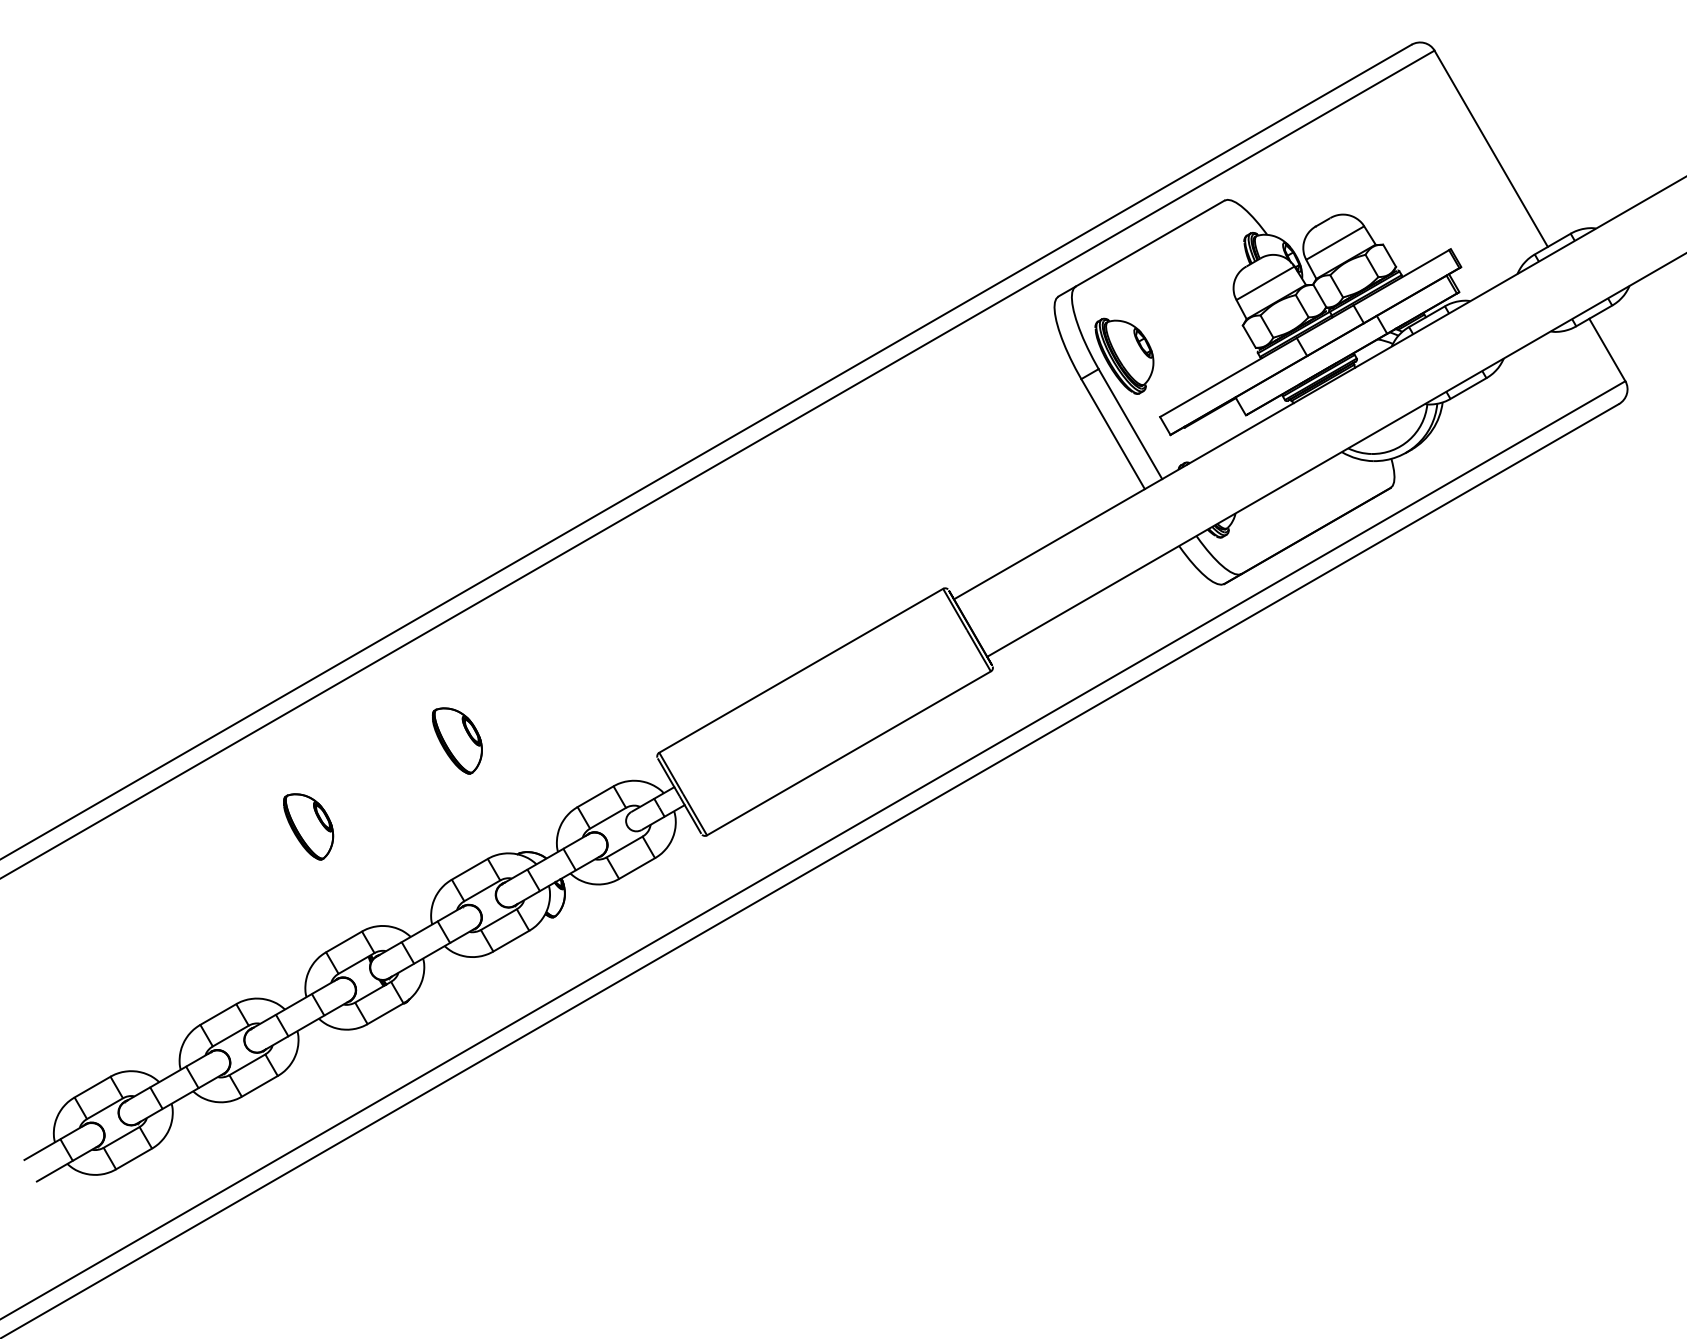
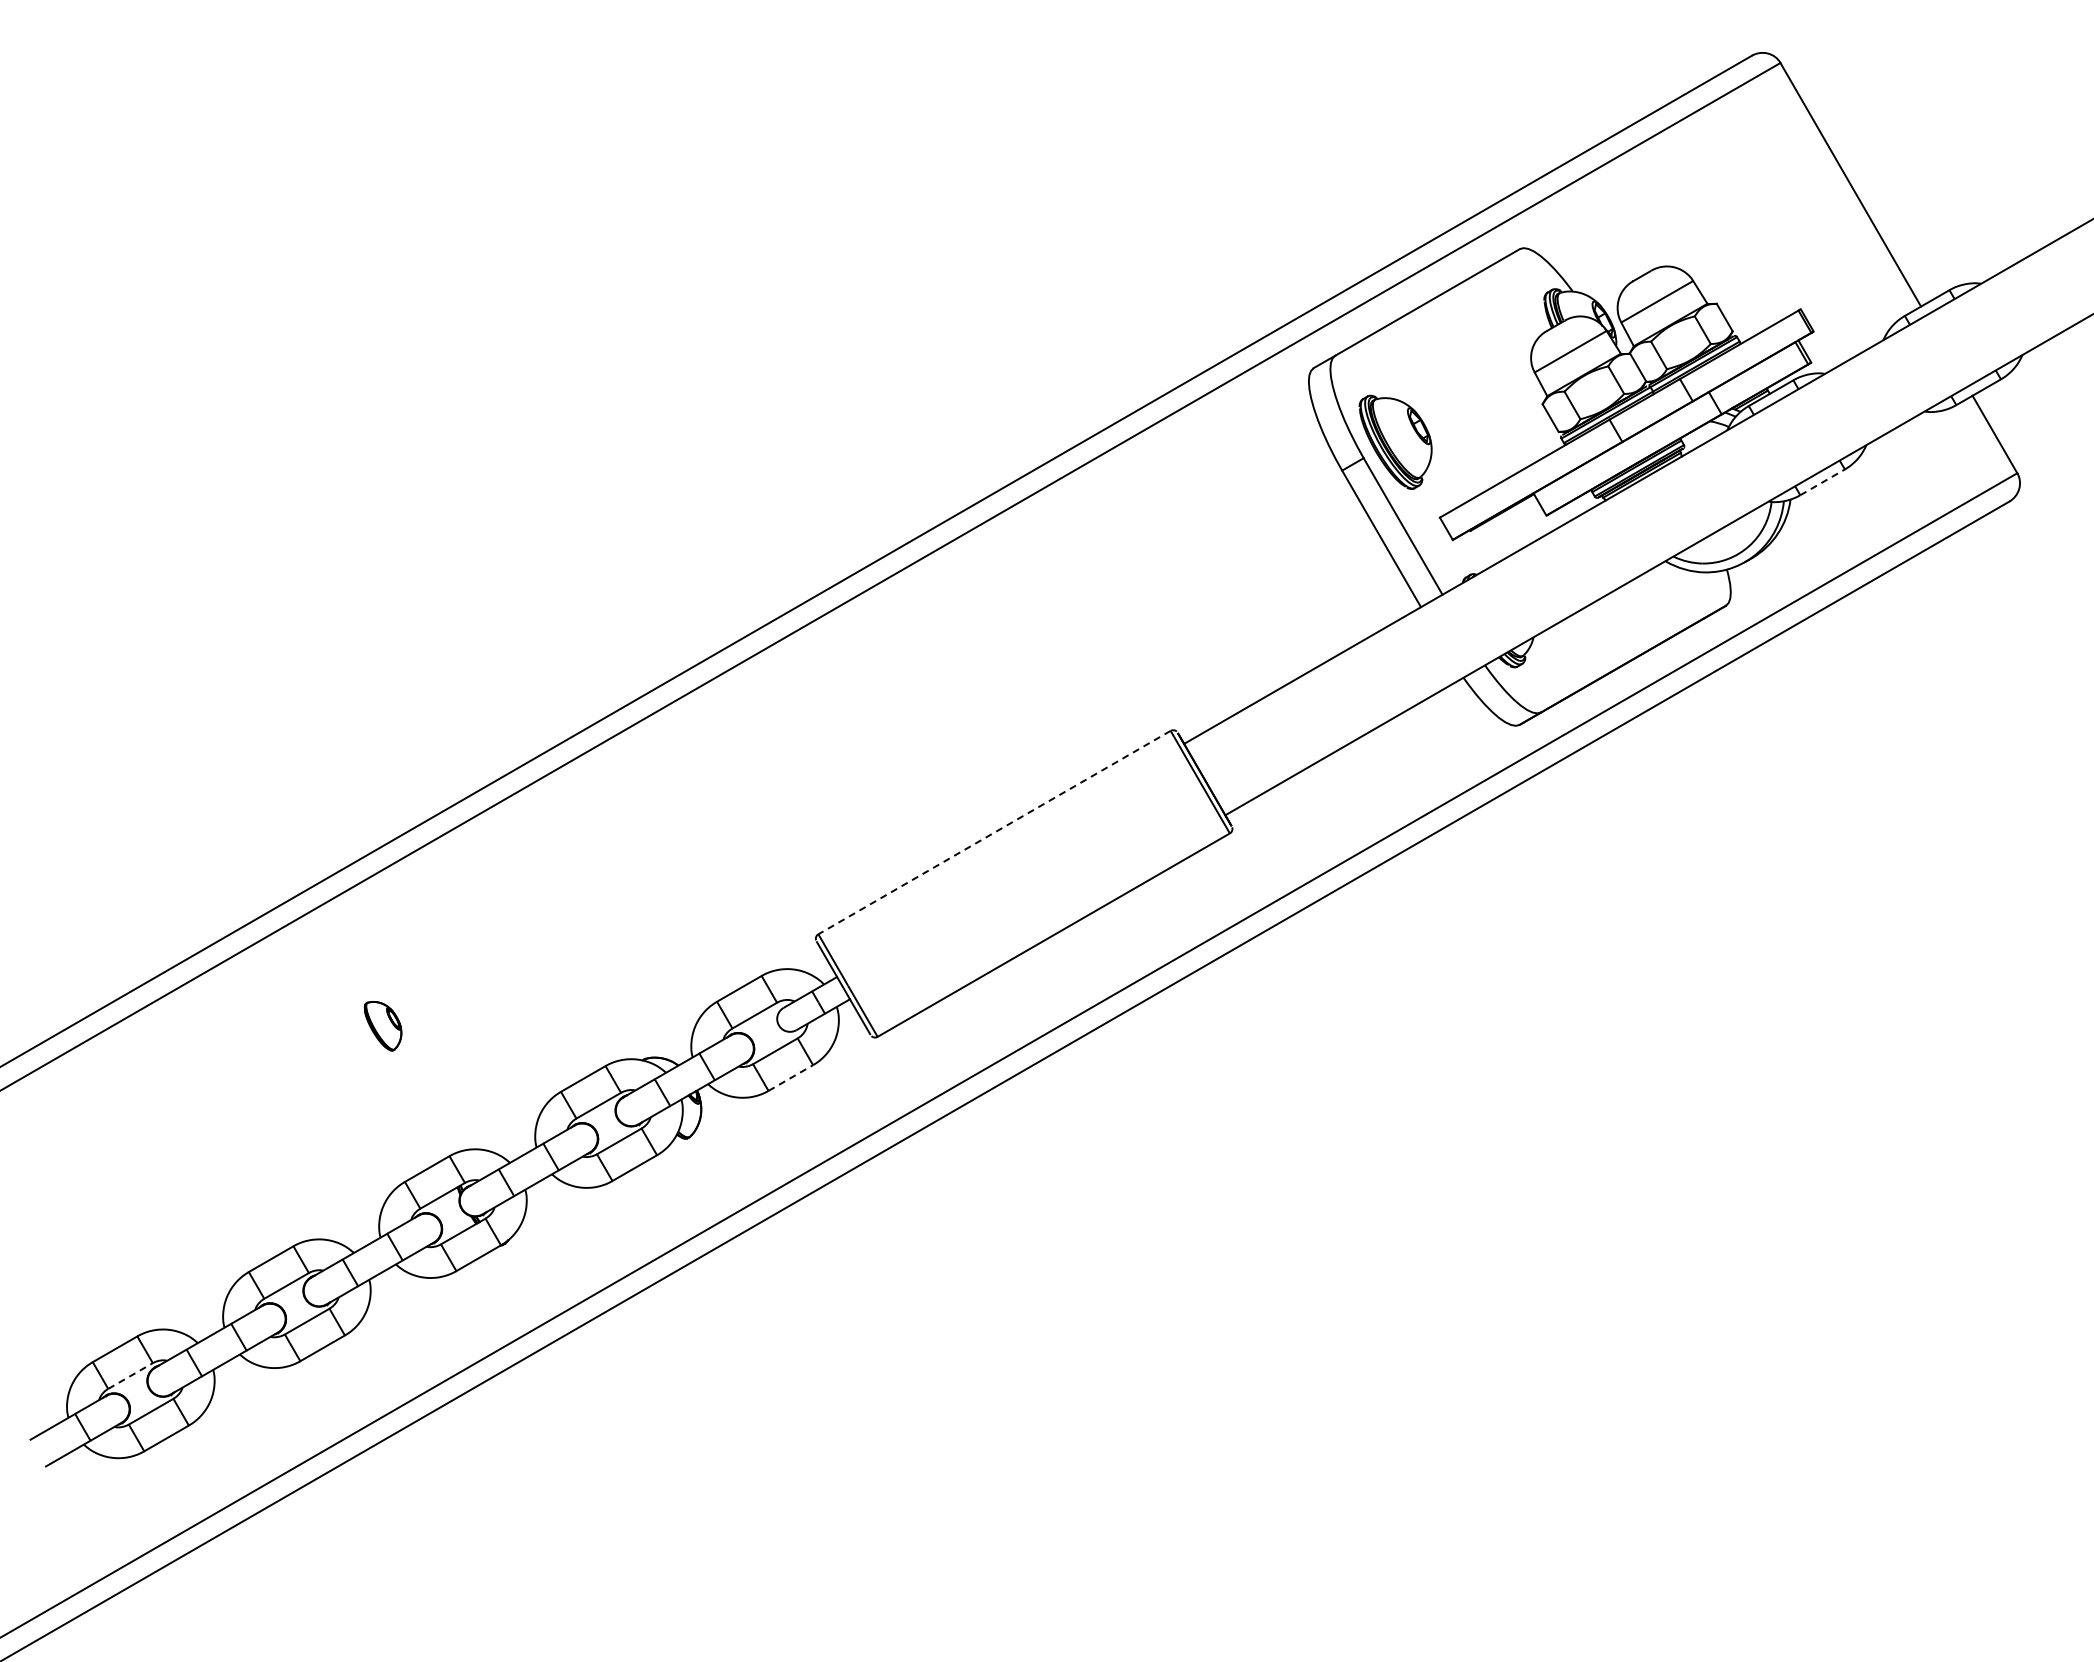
line: (1468, 388) -> (1822, 482), solid -> dashed
line: (801, 670) -> (994, 832), solid -> dashed
part: (457, 740) -> (567, 919), removed
part: (308, 826) -> (382, 1025), size x0.6
line: (636, 868) -> (790, 1078), solid -> dashed
line: (104, 1109) -> (130, 1376), solid -> dashed

